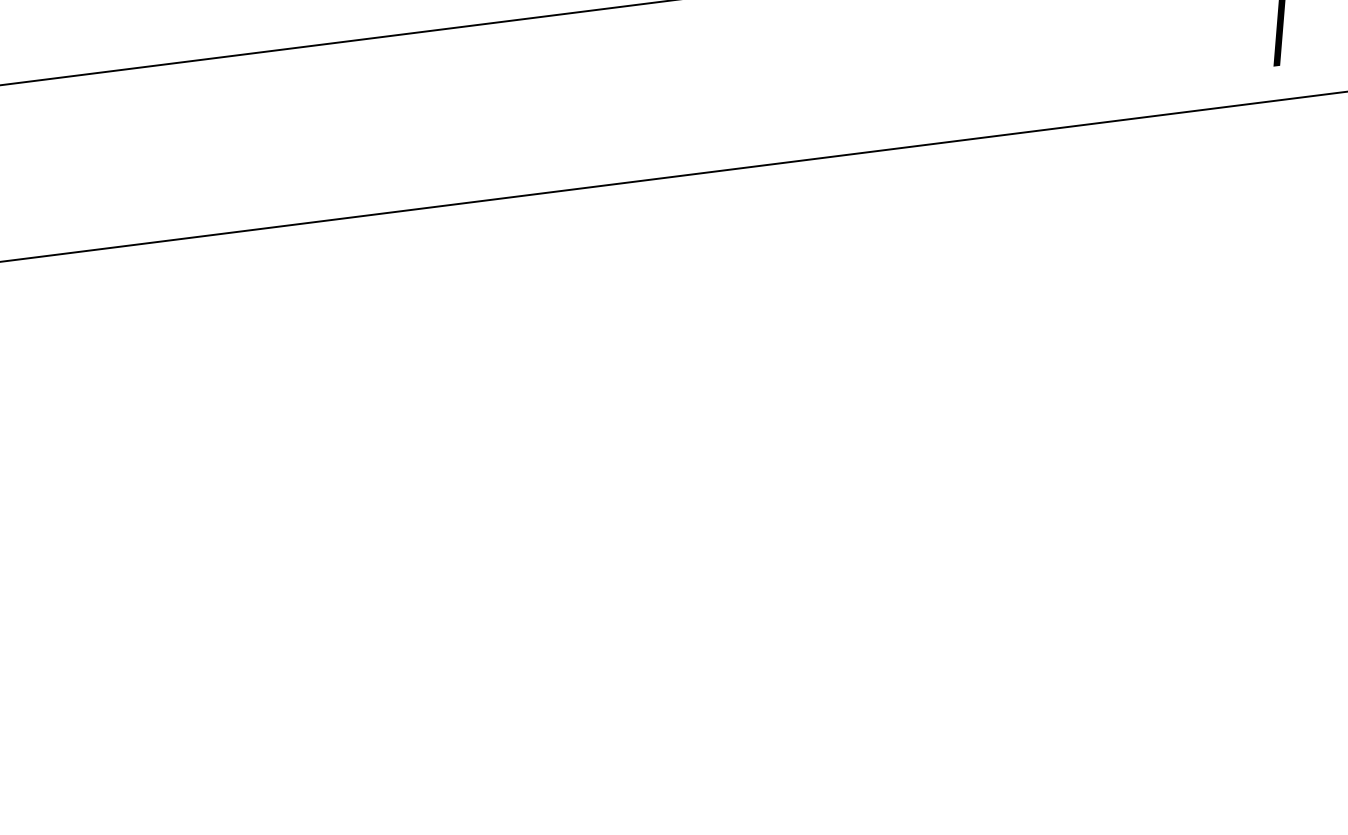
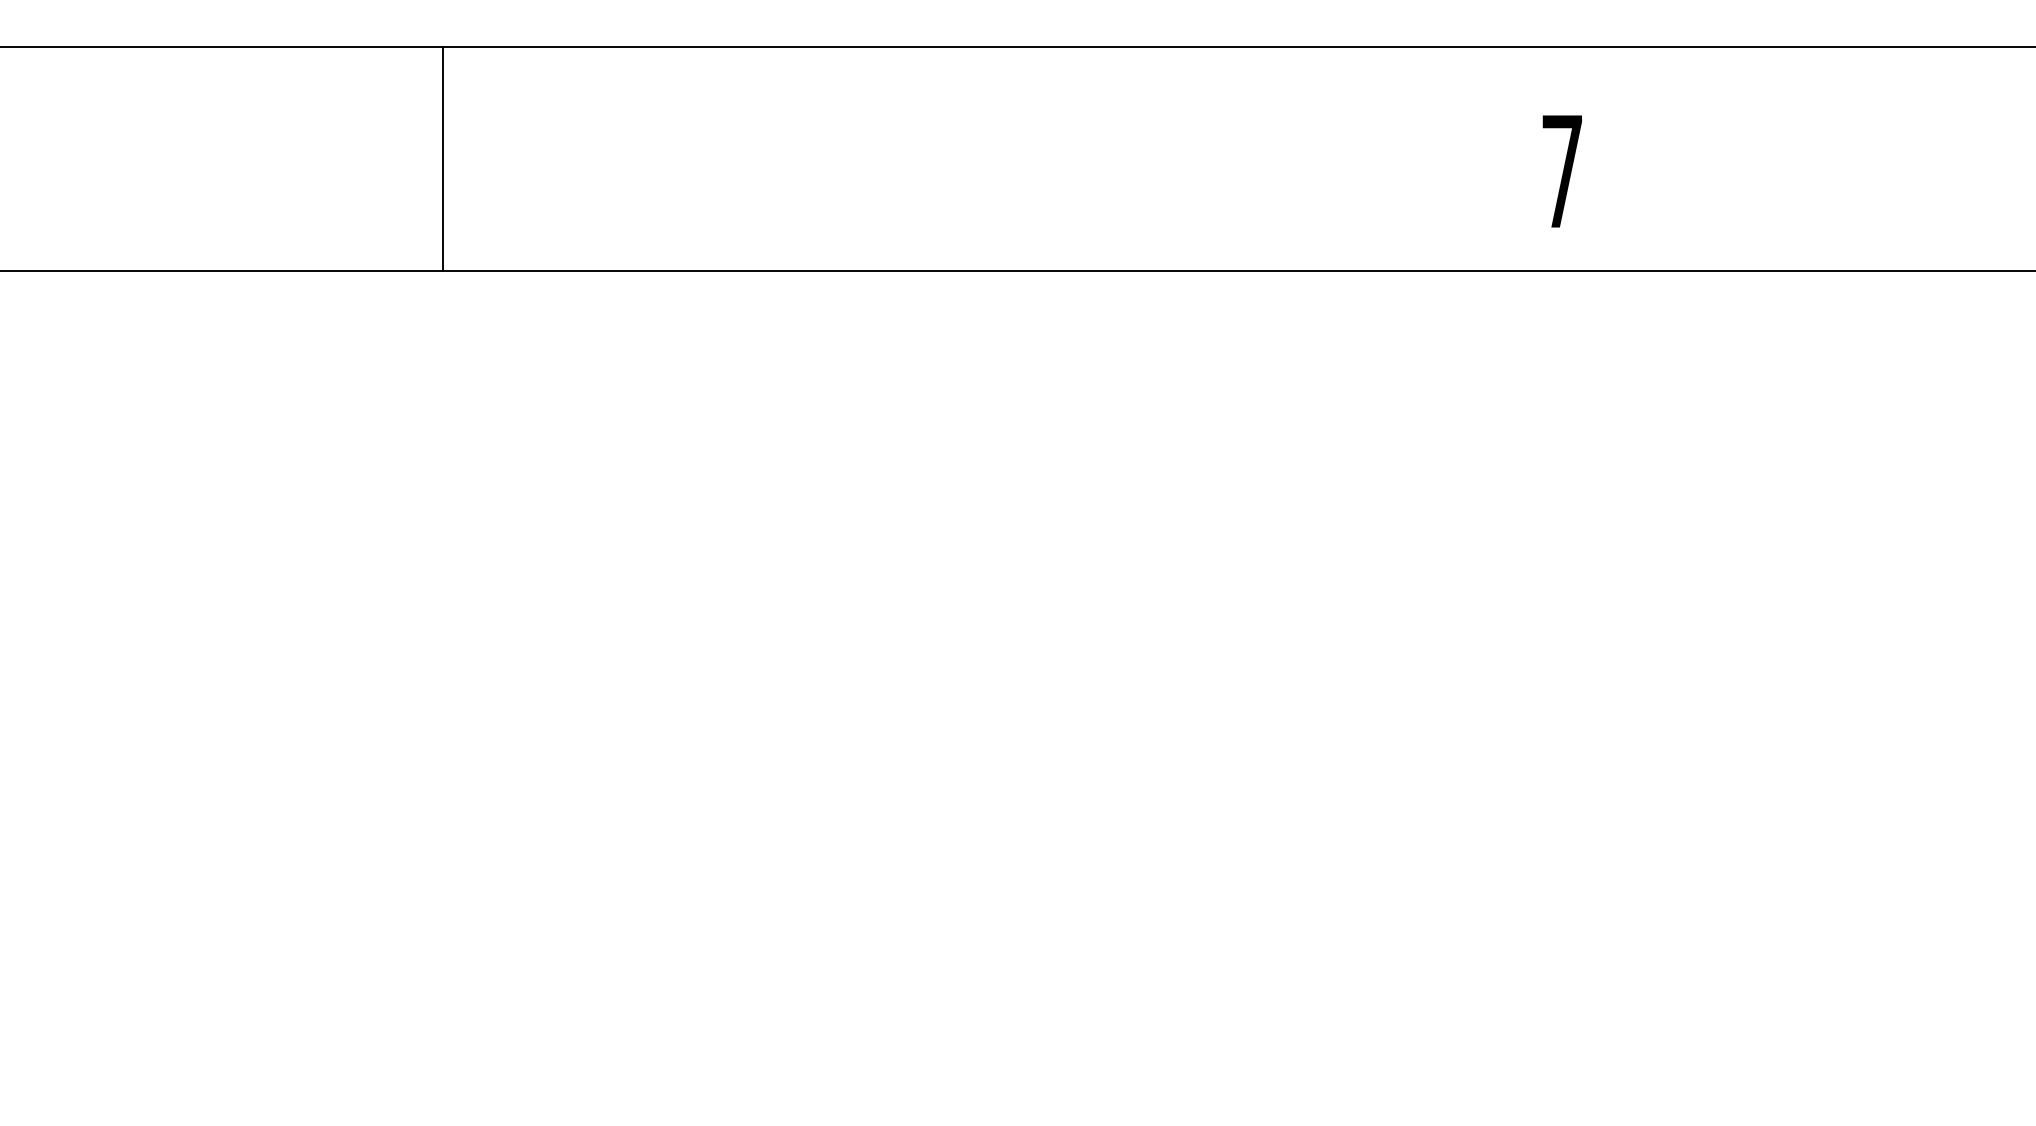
line: (406, 122) -> (442, 159), added

